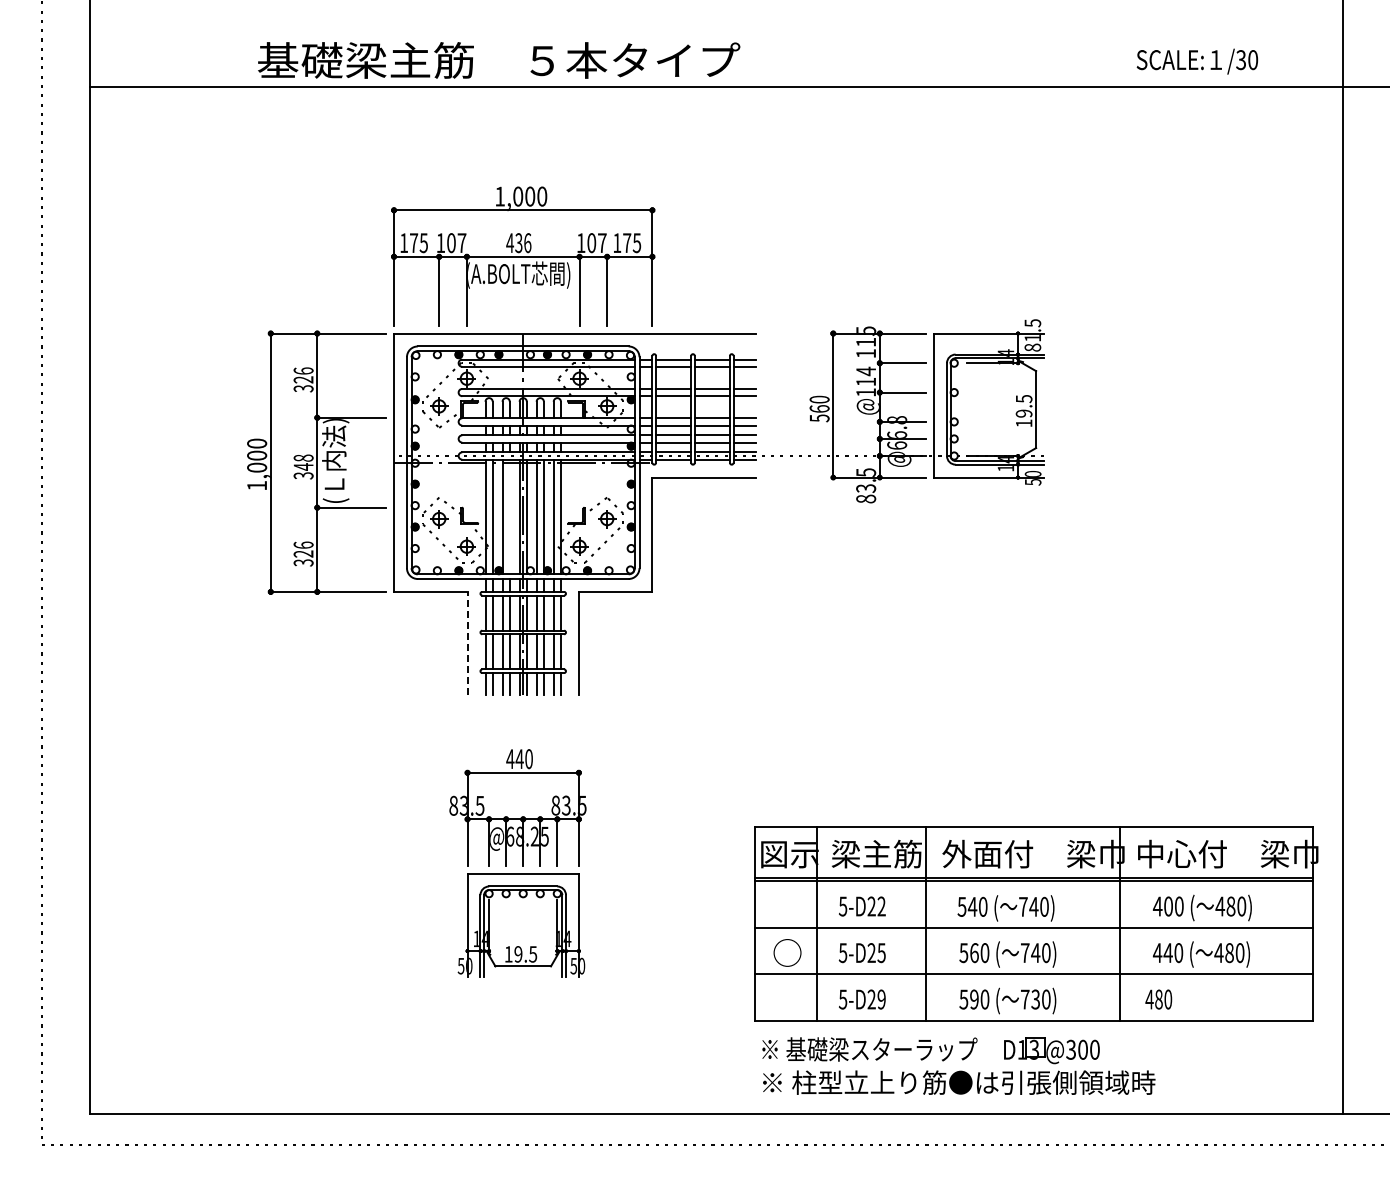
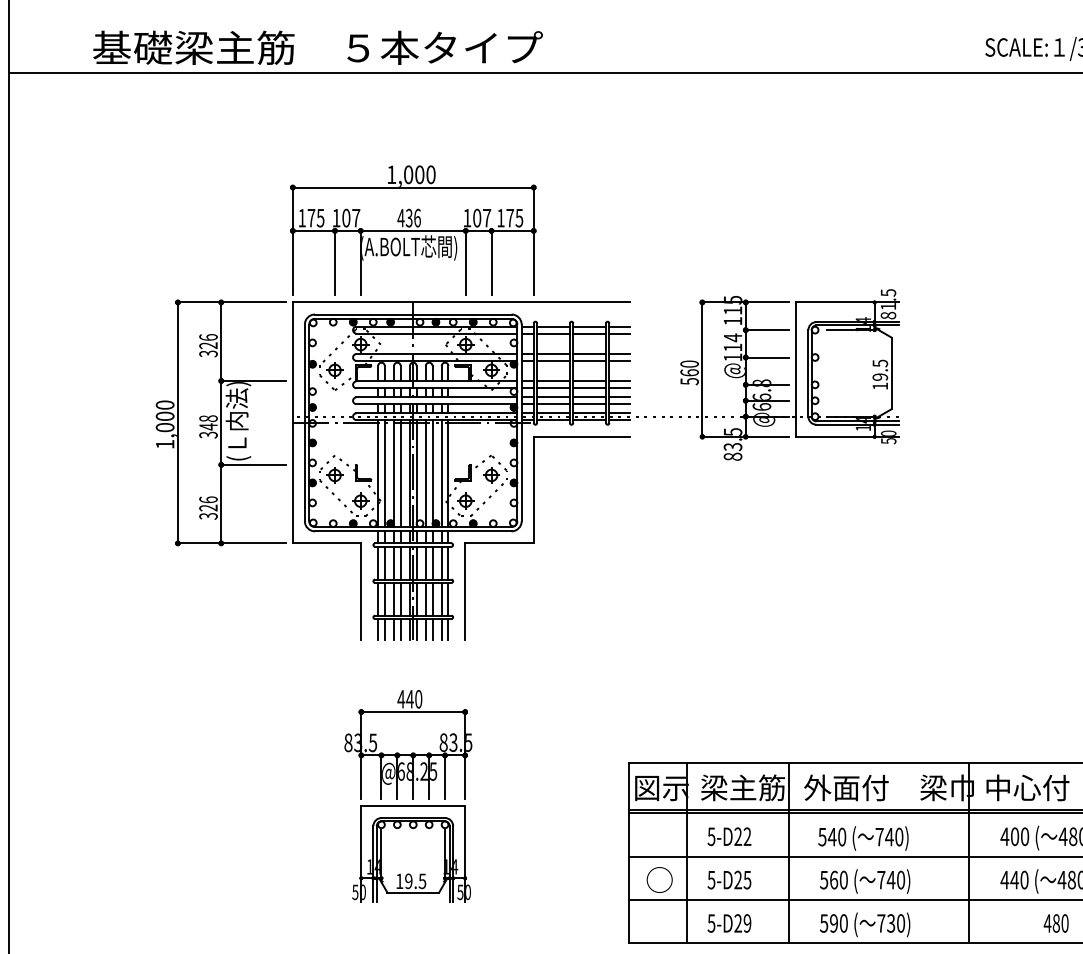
text: (499, 60) -> (318, 47), moved
line: (509, 516) -> (400, 473), added
line: (467, 643) -> (361, 591), dashed -> solid
text: (1158, 999) -> (1055, 923), moved

